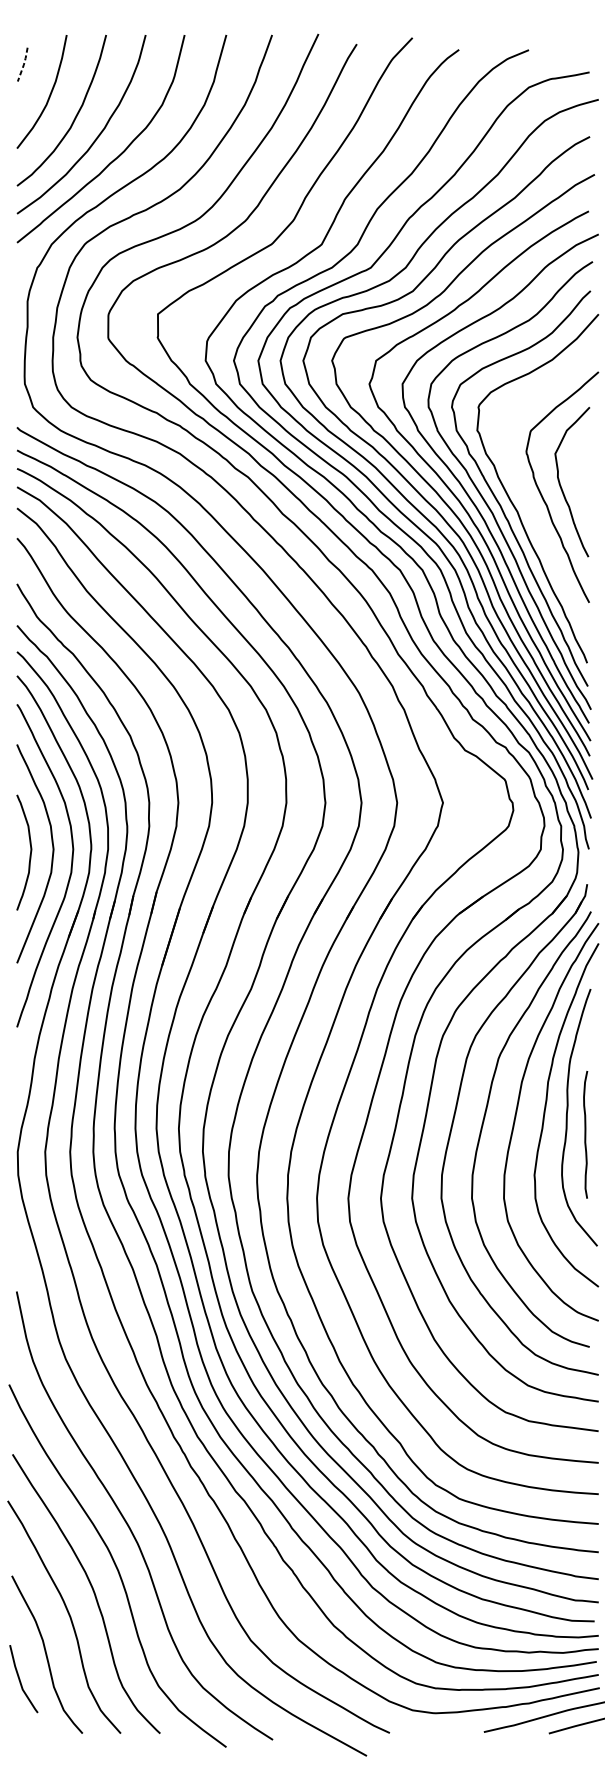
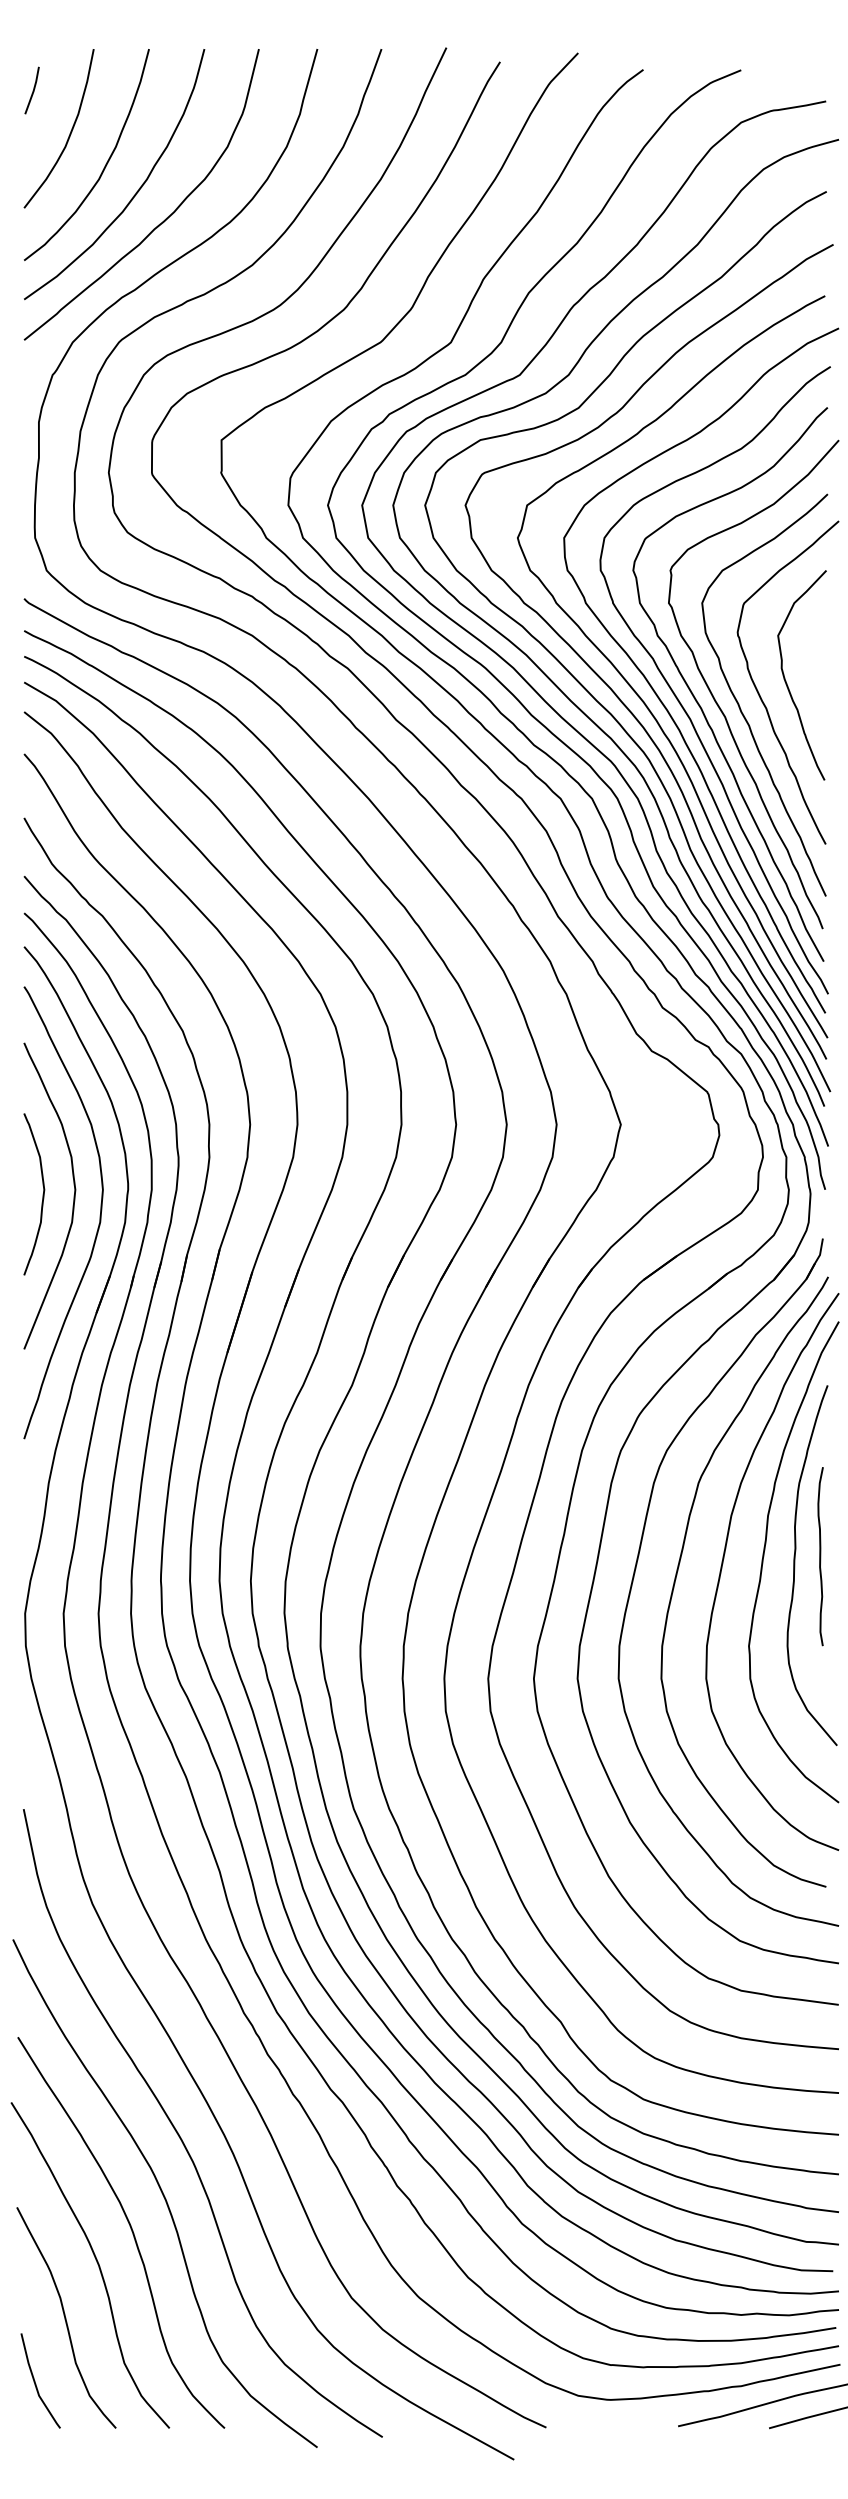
line: (23, 65) -> (33, 91), dashed -> solid
curve: (527, 502) -> (739, 703), added
curve: (585, 1134) -> (820, 1556), moved
line: (20, 1678) -> (35, 2380), moved

